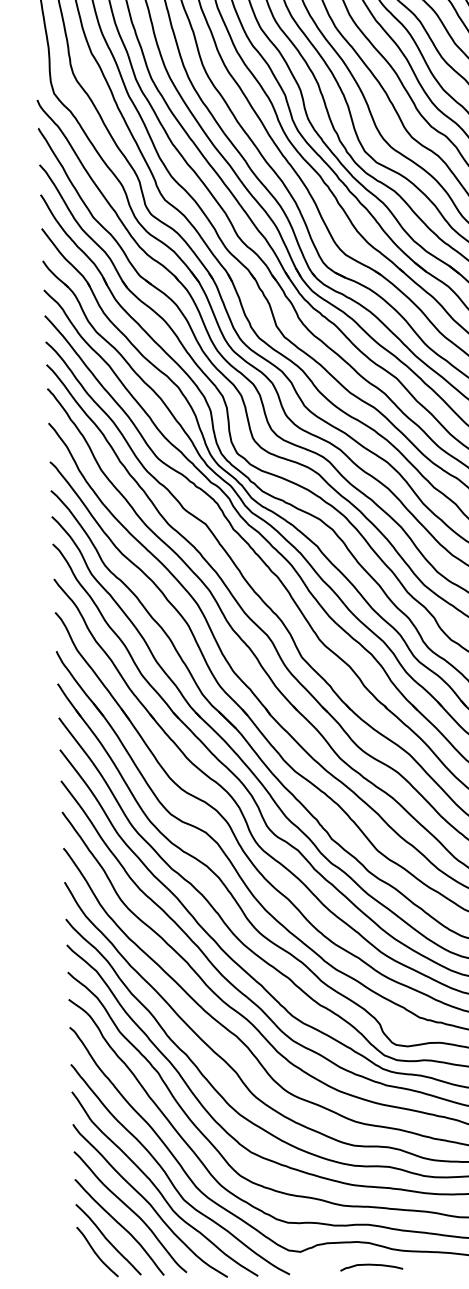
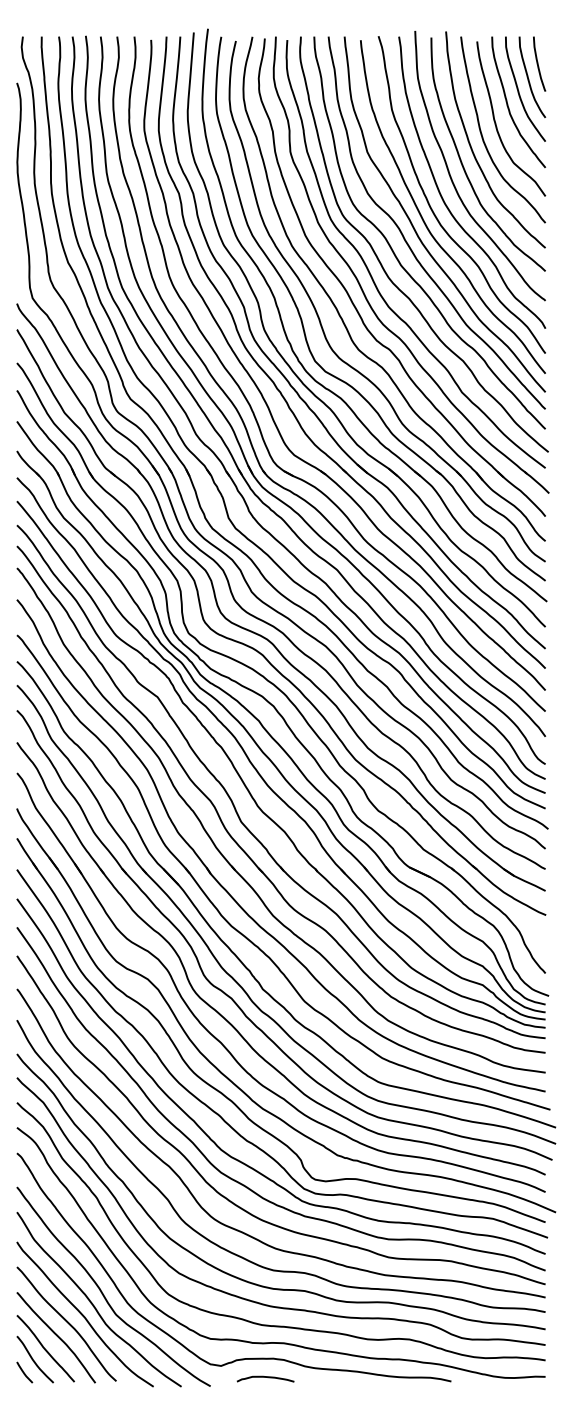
curve: (371, 1265) -> (265, 1377), moved
line: (86, 1266) -> (24, 1372), added

